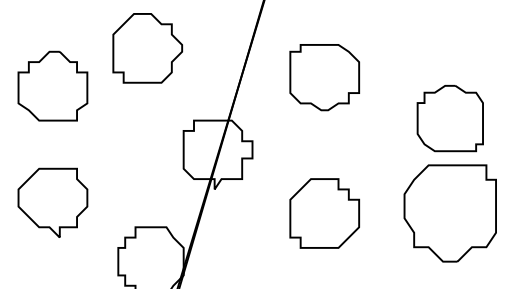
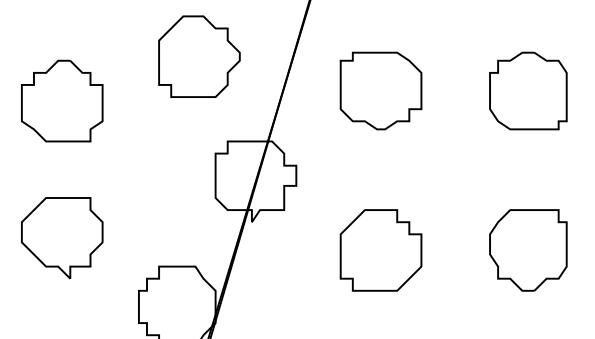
part: (147, 48) -> (199, 56), moved
part: (450, 118) -> (528, 90), moved
part: (450, 213) -> (528, 250), size x0.71

